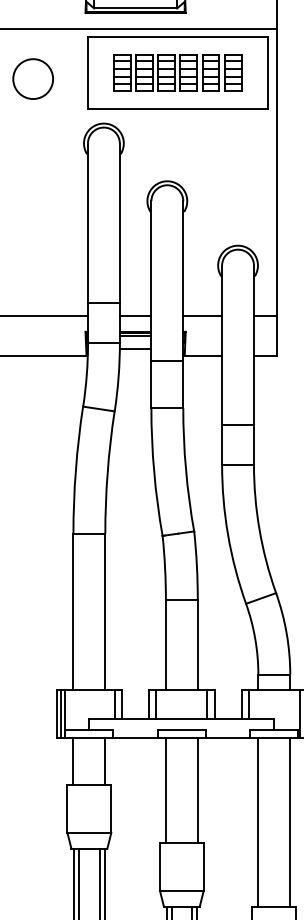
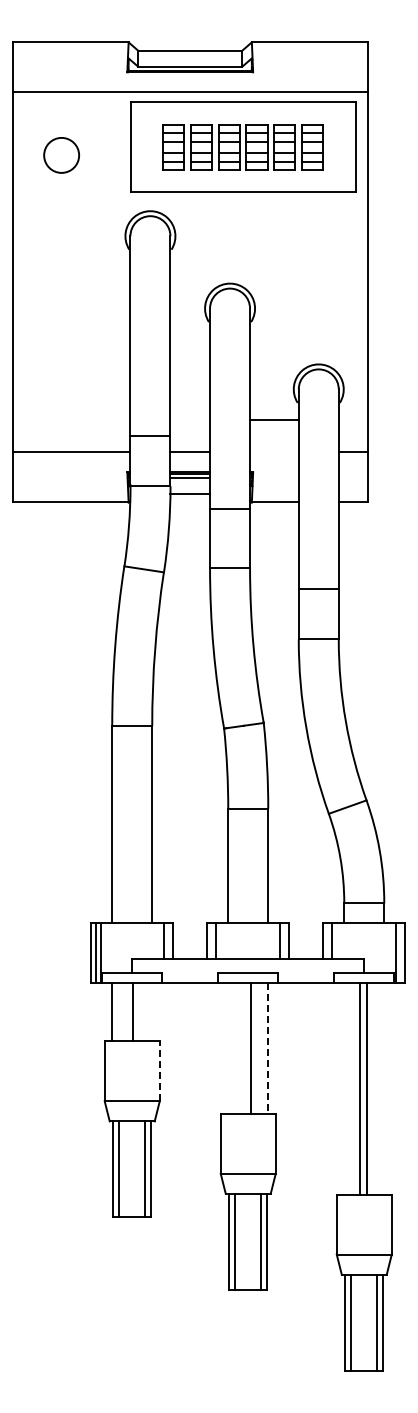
circle: (33, 79) -> (61, 155), size x0.7
line: (202, 315) -> (274, 420), moved
line: (105, 761) -> (133, 1011), moved
line: (166, 790) -> (251, 1047), moved
line: (197, 790) -> (268, 1048), solid -> dashed
line: (111, 808) -> (159, 1070), solid -> dashed
line: (258, 822) -> (360, 1088), moved
line: (290, 822) -> (367, 1088), moved

